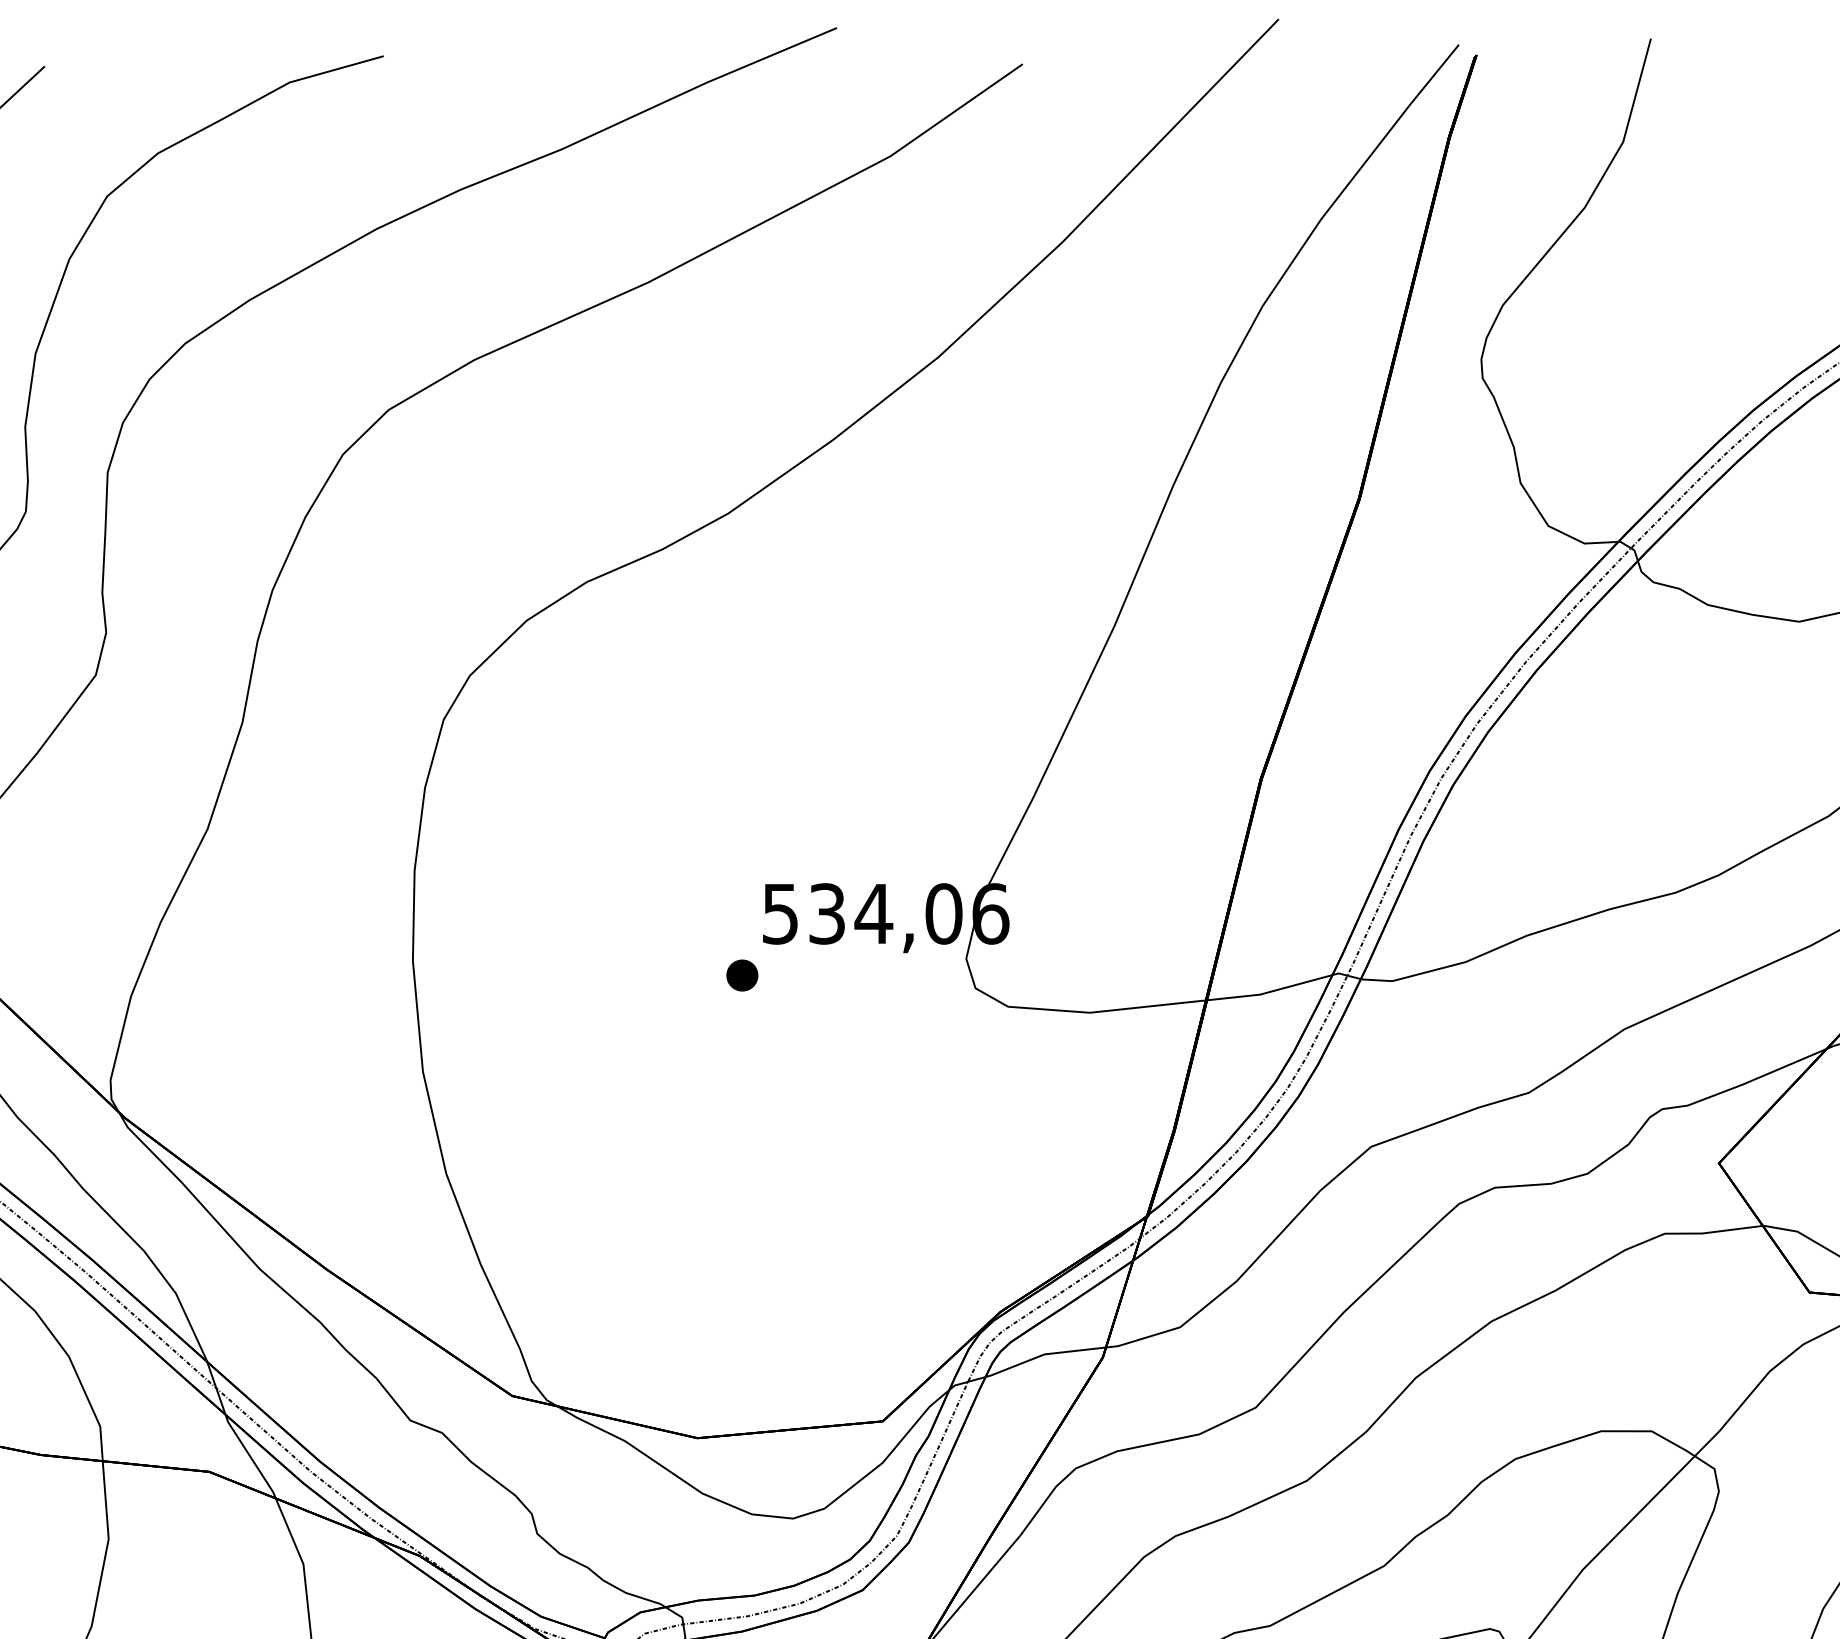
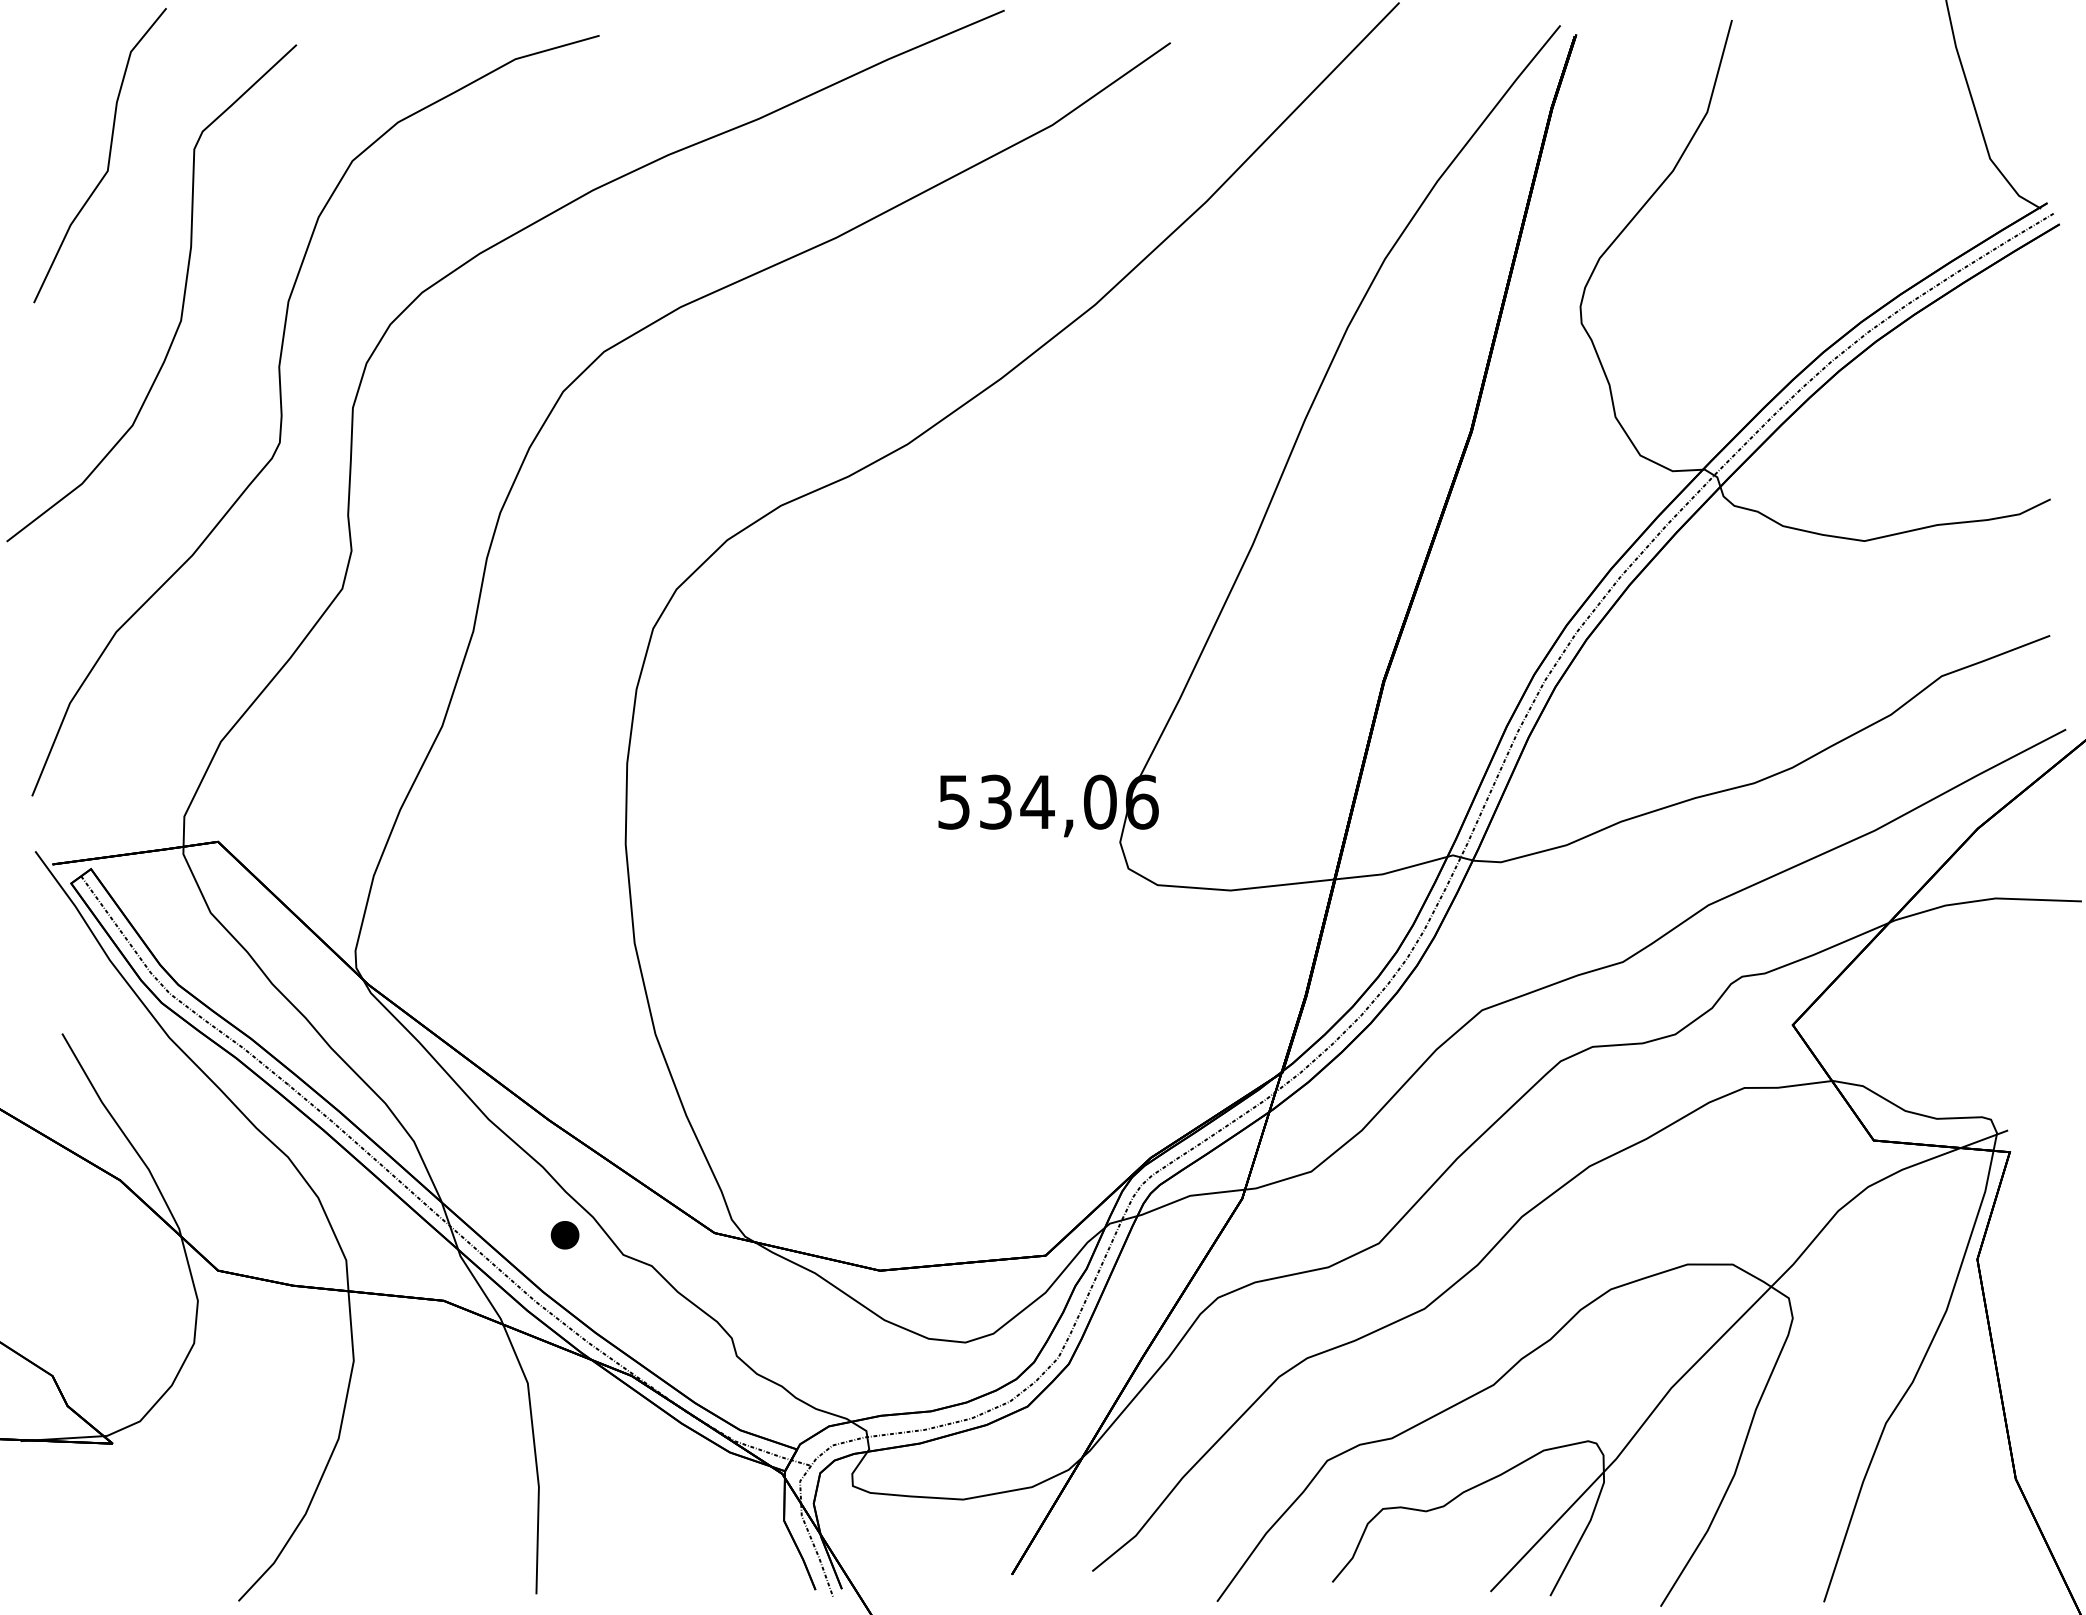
part: (741, 975) -> (564, 1235), moved

